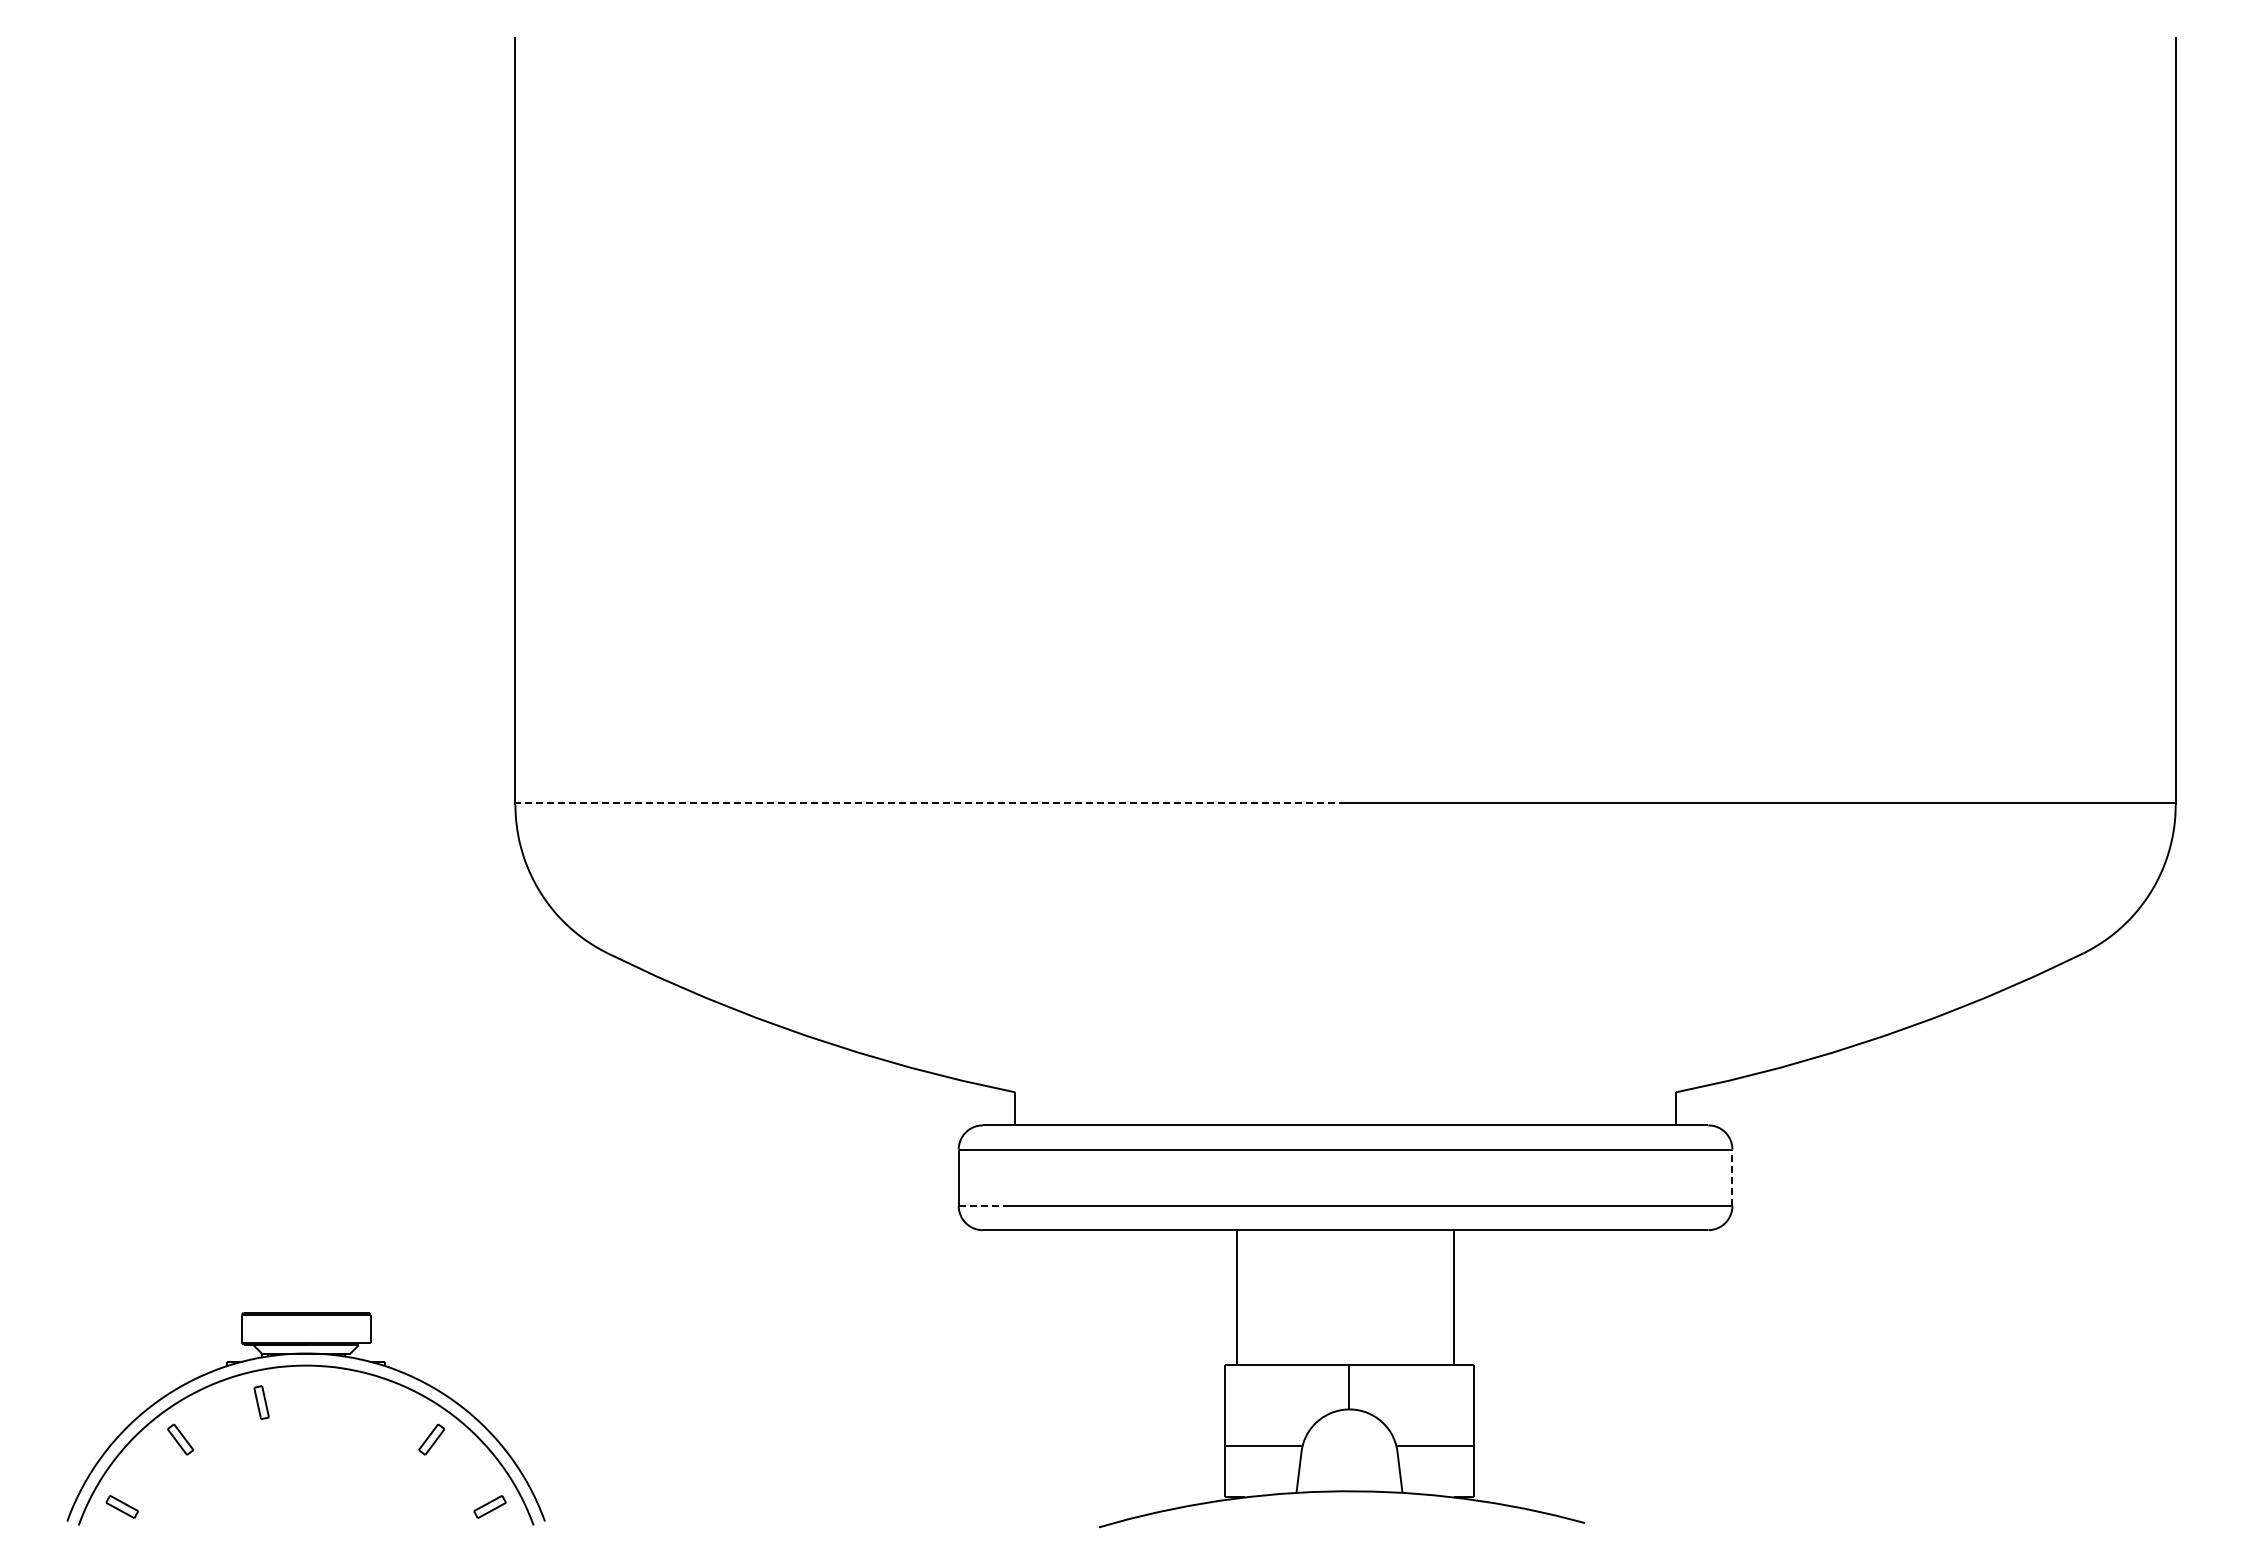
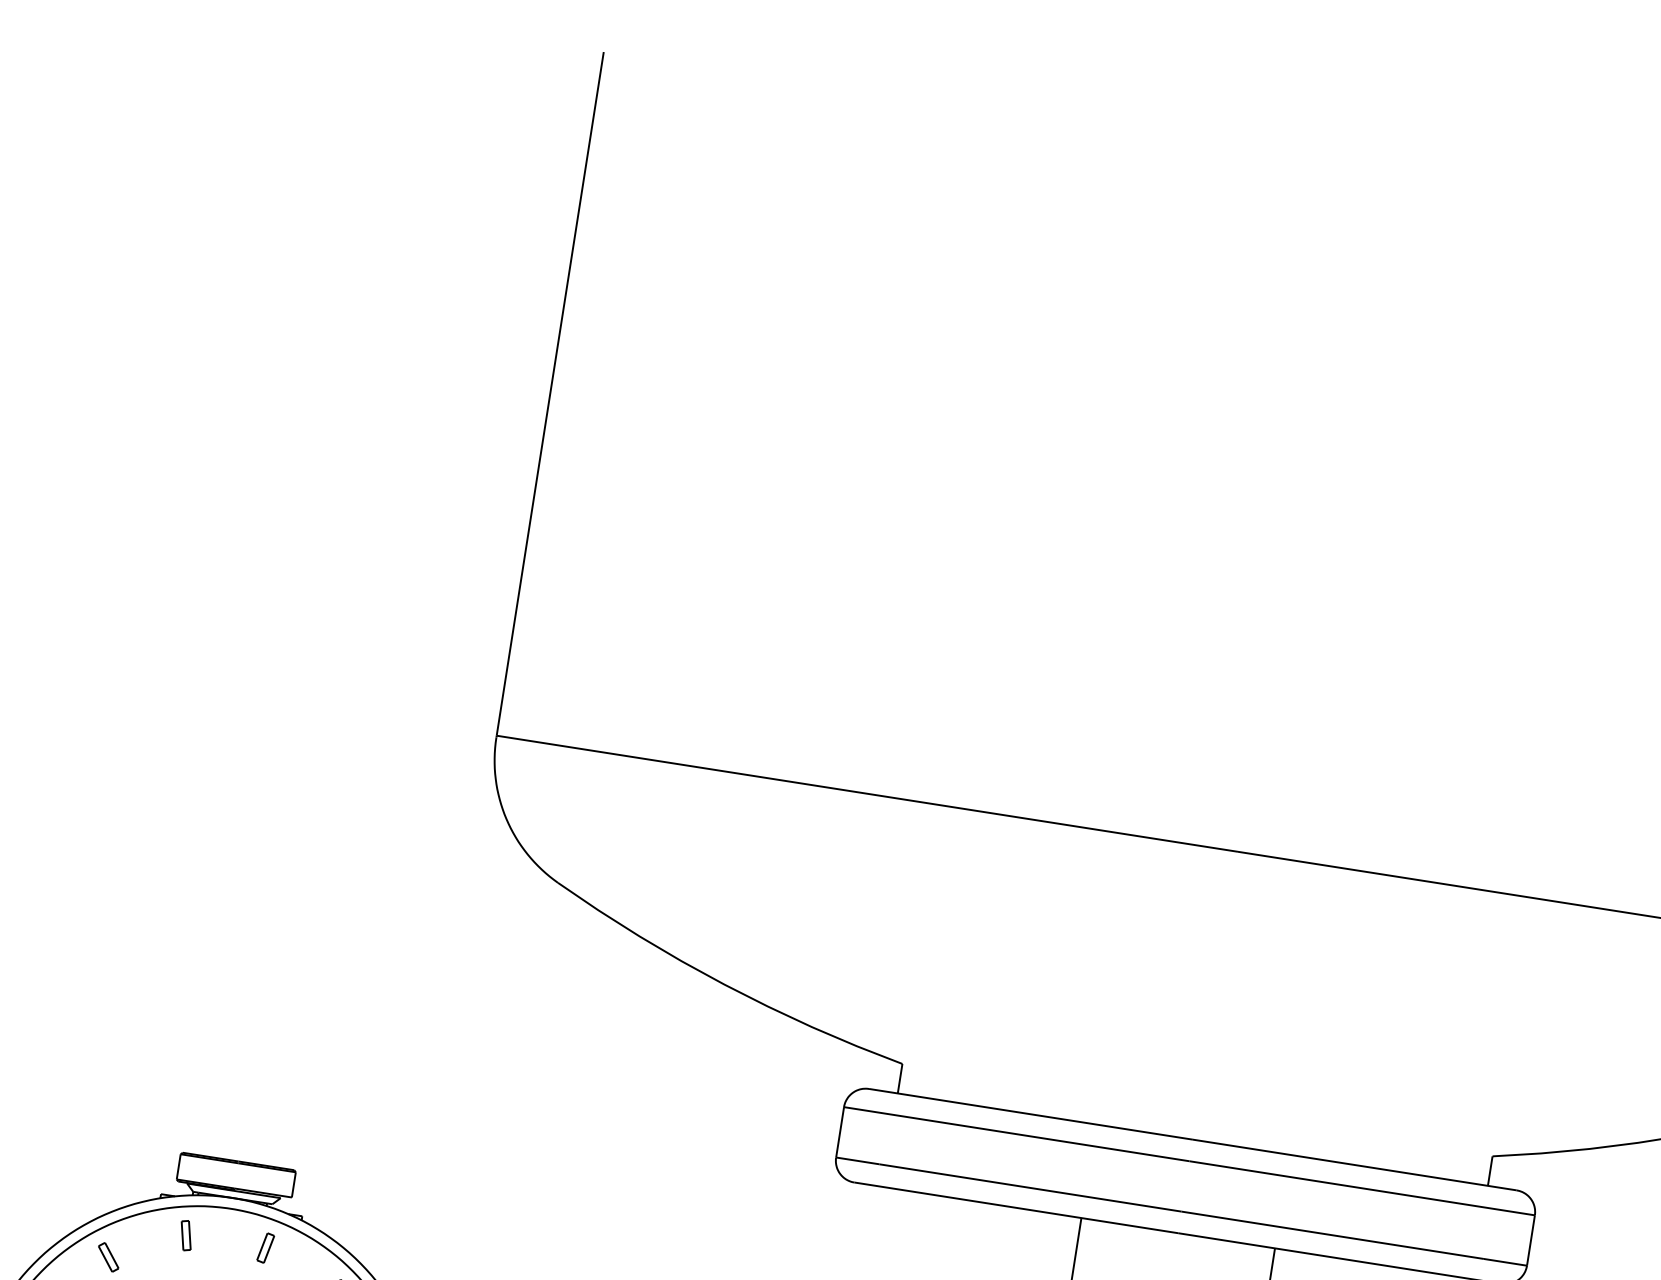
line: (930, 802) -> (867, 793), dashed -> solid
line: (1732, 1177) -> (1531, 1240), dashed -> solid
line: (983, 1205) -> (858, 1160), dashed -> solid
part: (350, 1402) -> (265, 1247), added

